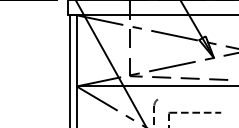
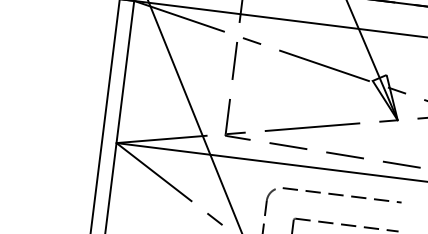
line: (190, 98) -> (340, 195), added

